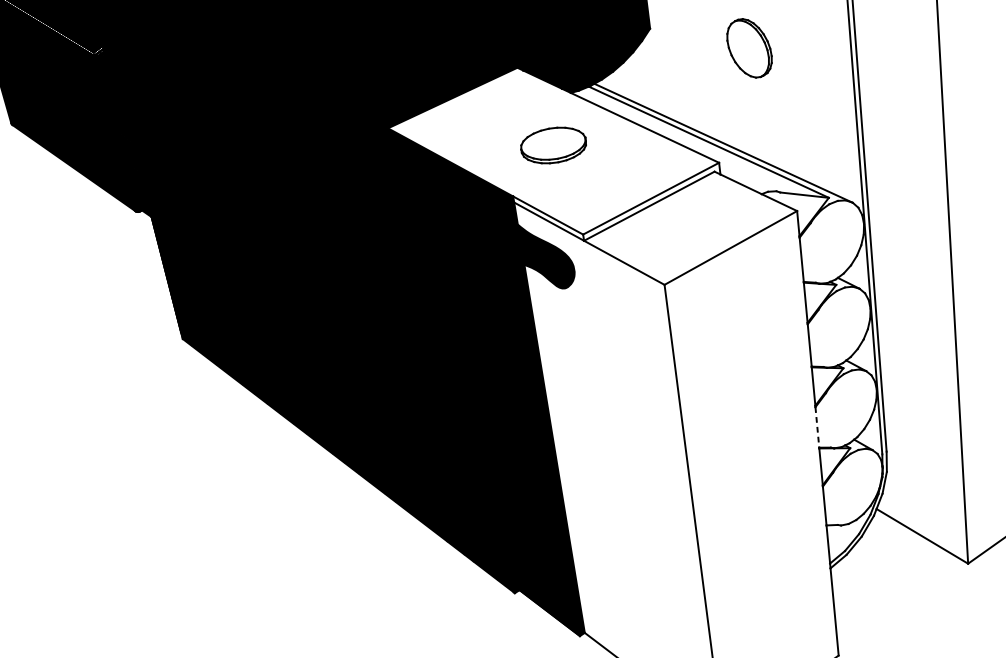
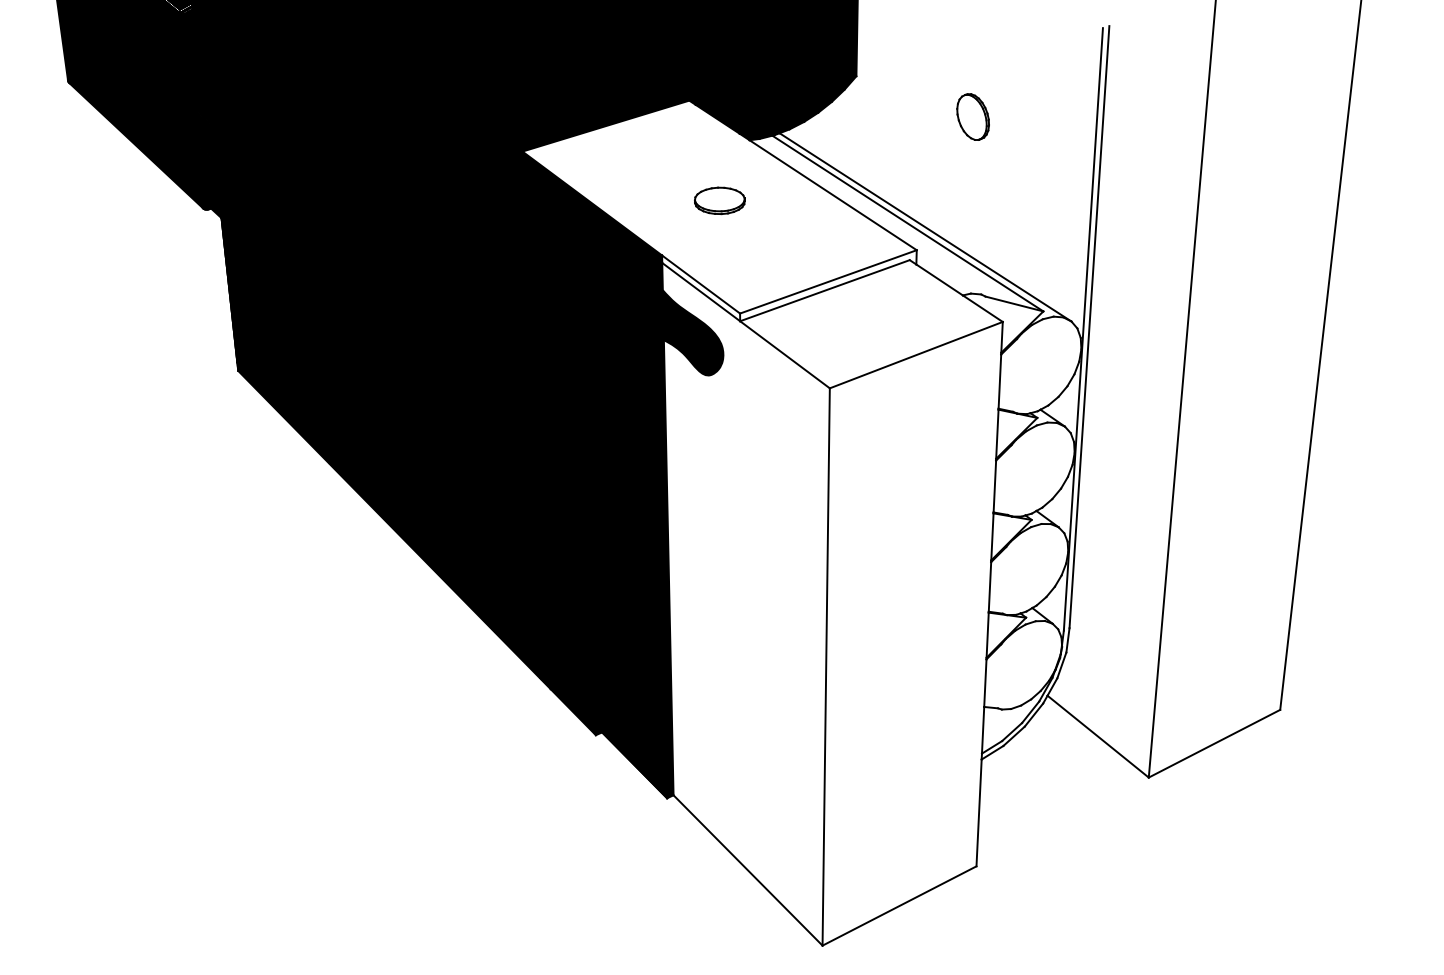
part: (748, 47) -> (972, 116), size x0.62
part: (553, 145) -> (719, 200), size x0.62
line: (816, 427) -> (989, 586), dashed -> solid

